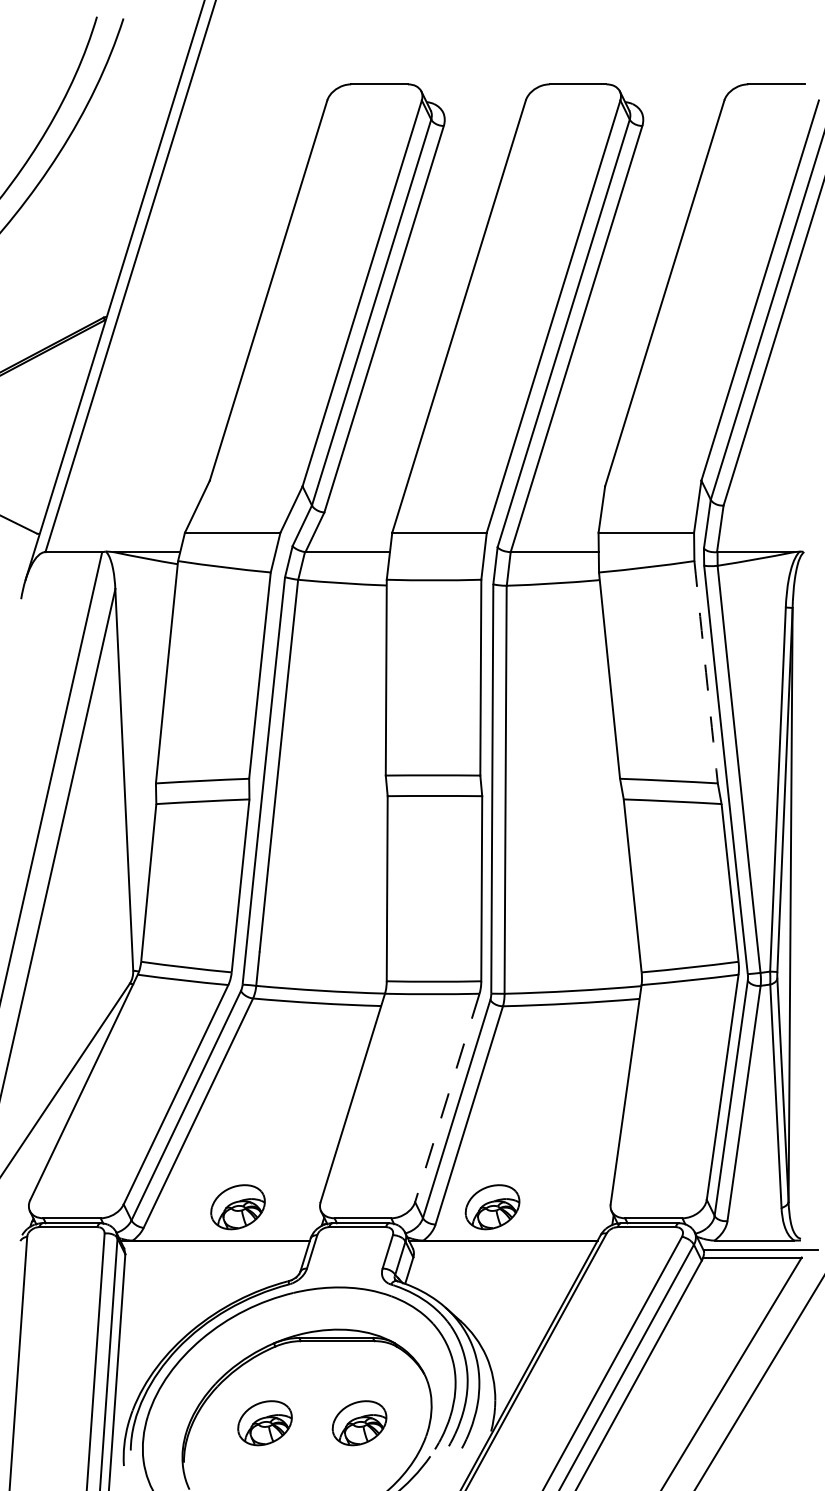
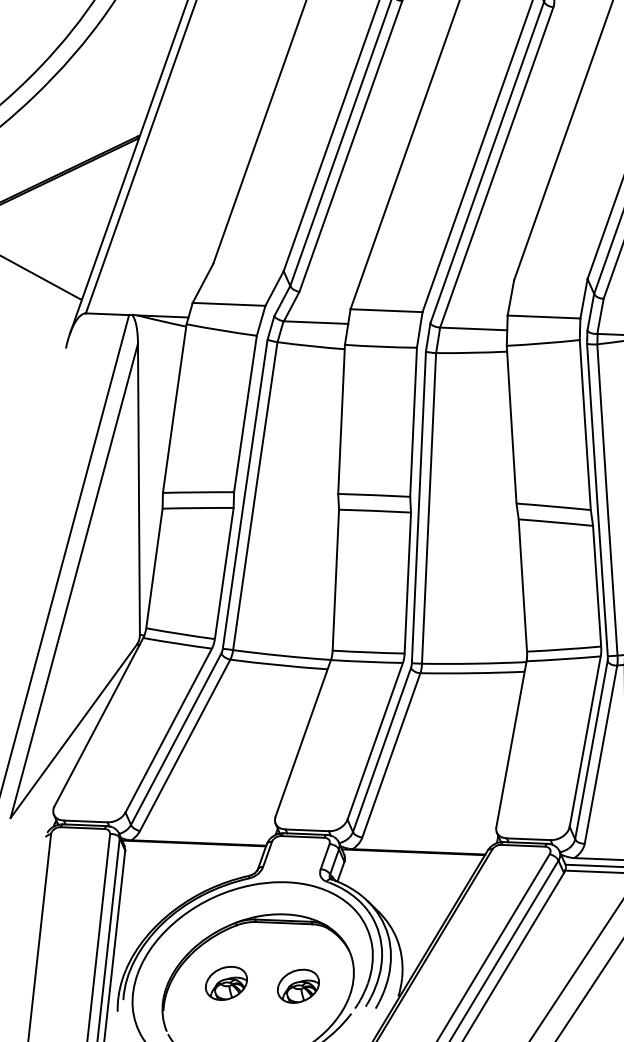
arc: (706, 672) -> (585, 425), dashed -> solid
line: (447, 1098) -> (375, 741), dashed -> solid
part: (237, 1207) -> (212, 818), removed
part: (492, 1207) -> (406, 826), removed

